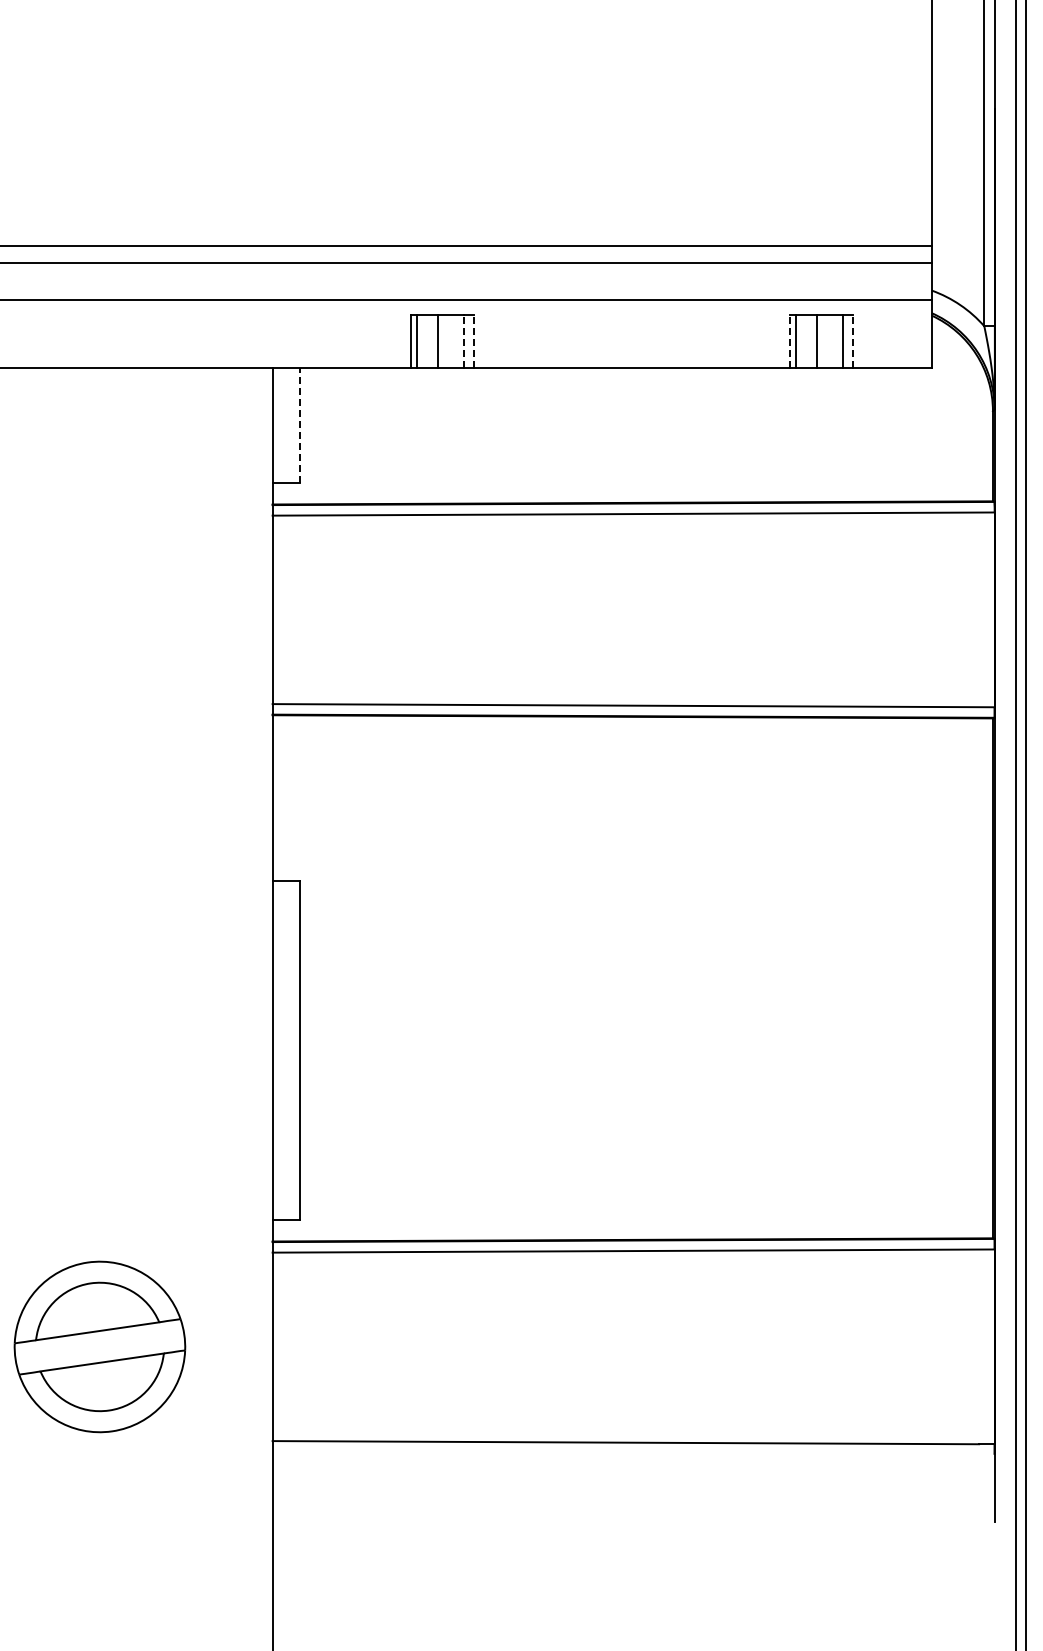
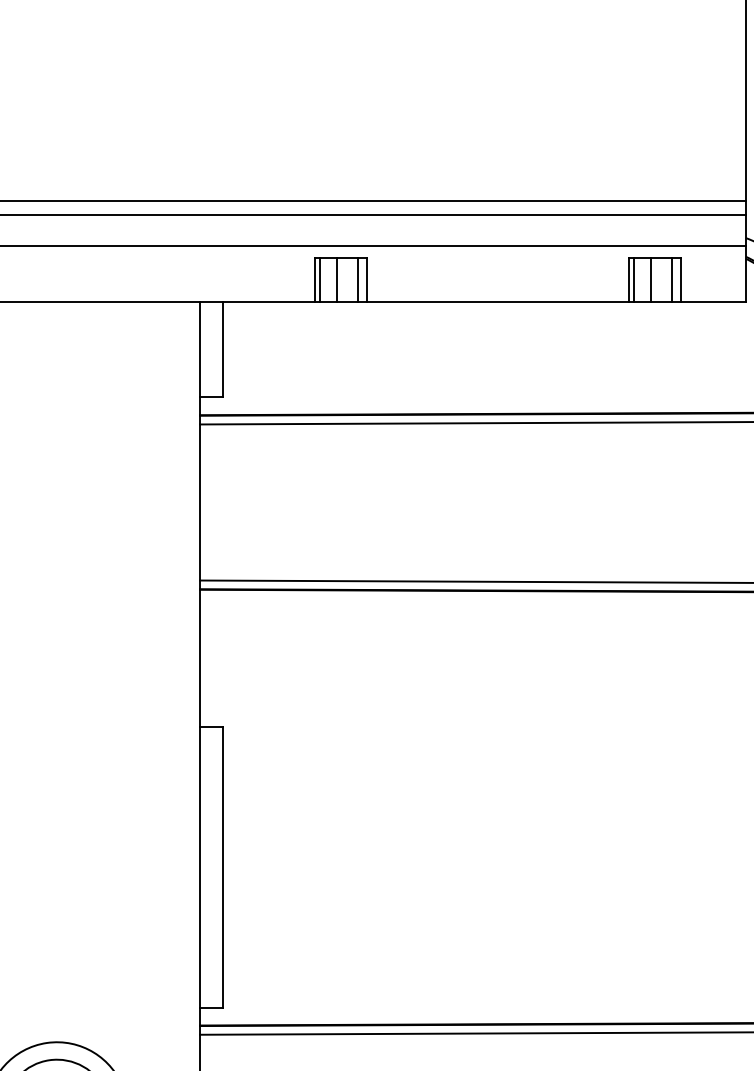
line: (463, 341) -> (358, 280), dashed -> solid
line: (474, 341) -> (367, 280), dashed -> solid
line: (790, 341) -> (628, 280), dashed -> solid
line: (853, 341) -> (681, 280), dashed -> solid
line: (299, 425) -> (222, 349), dashed -> solid

